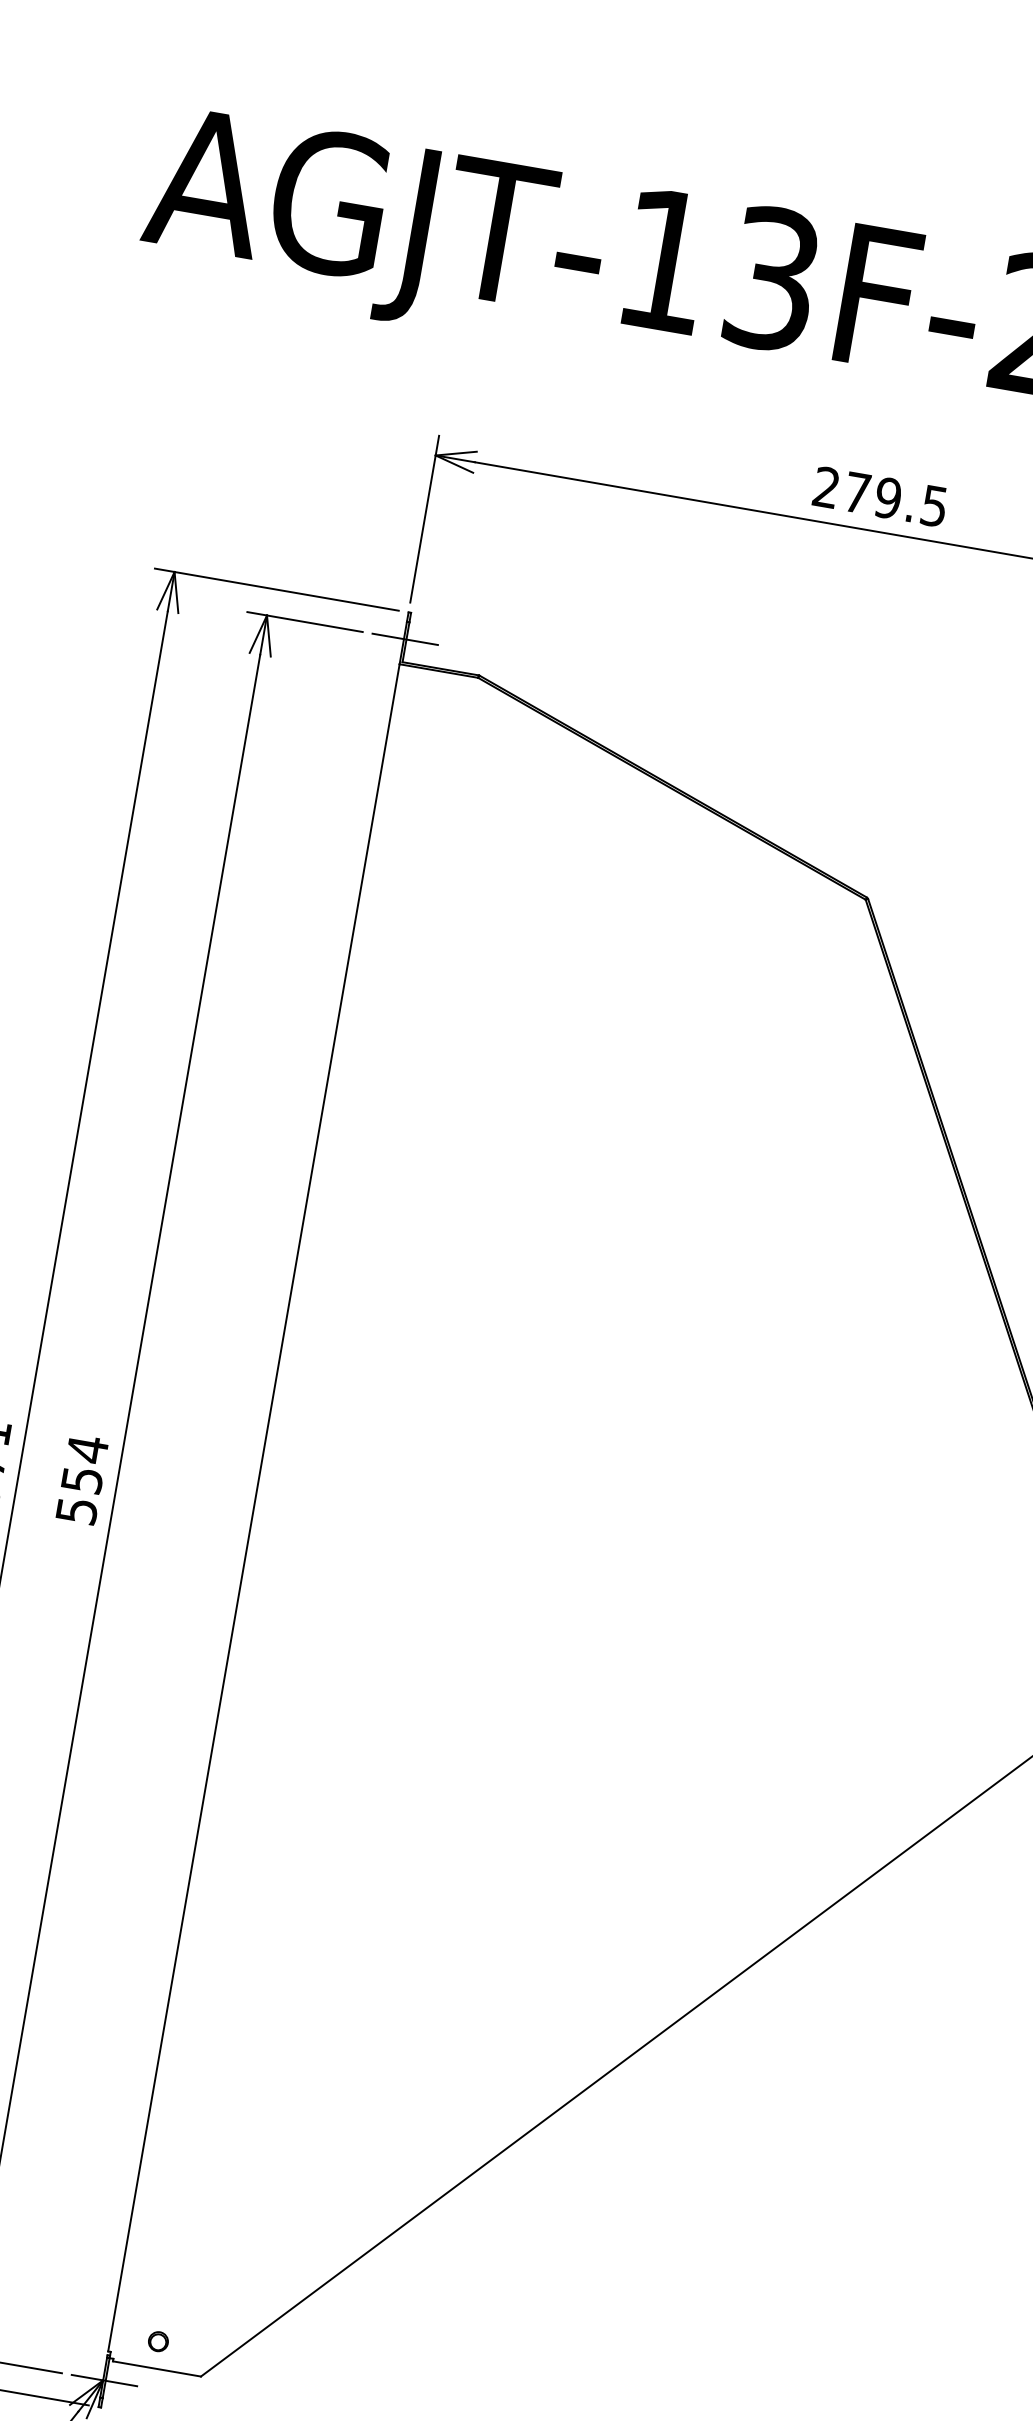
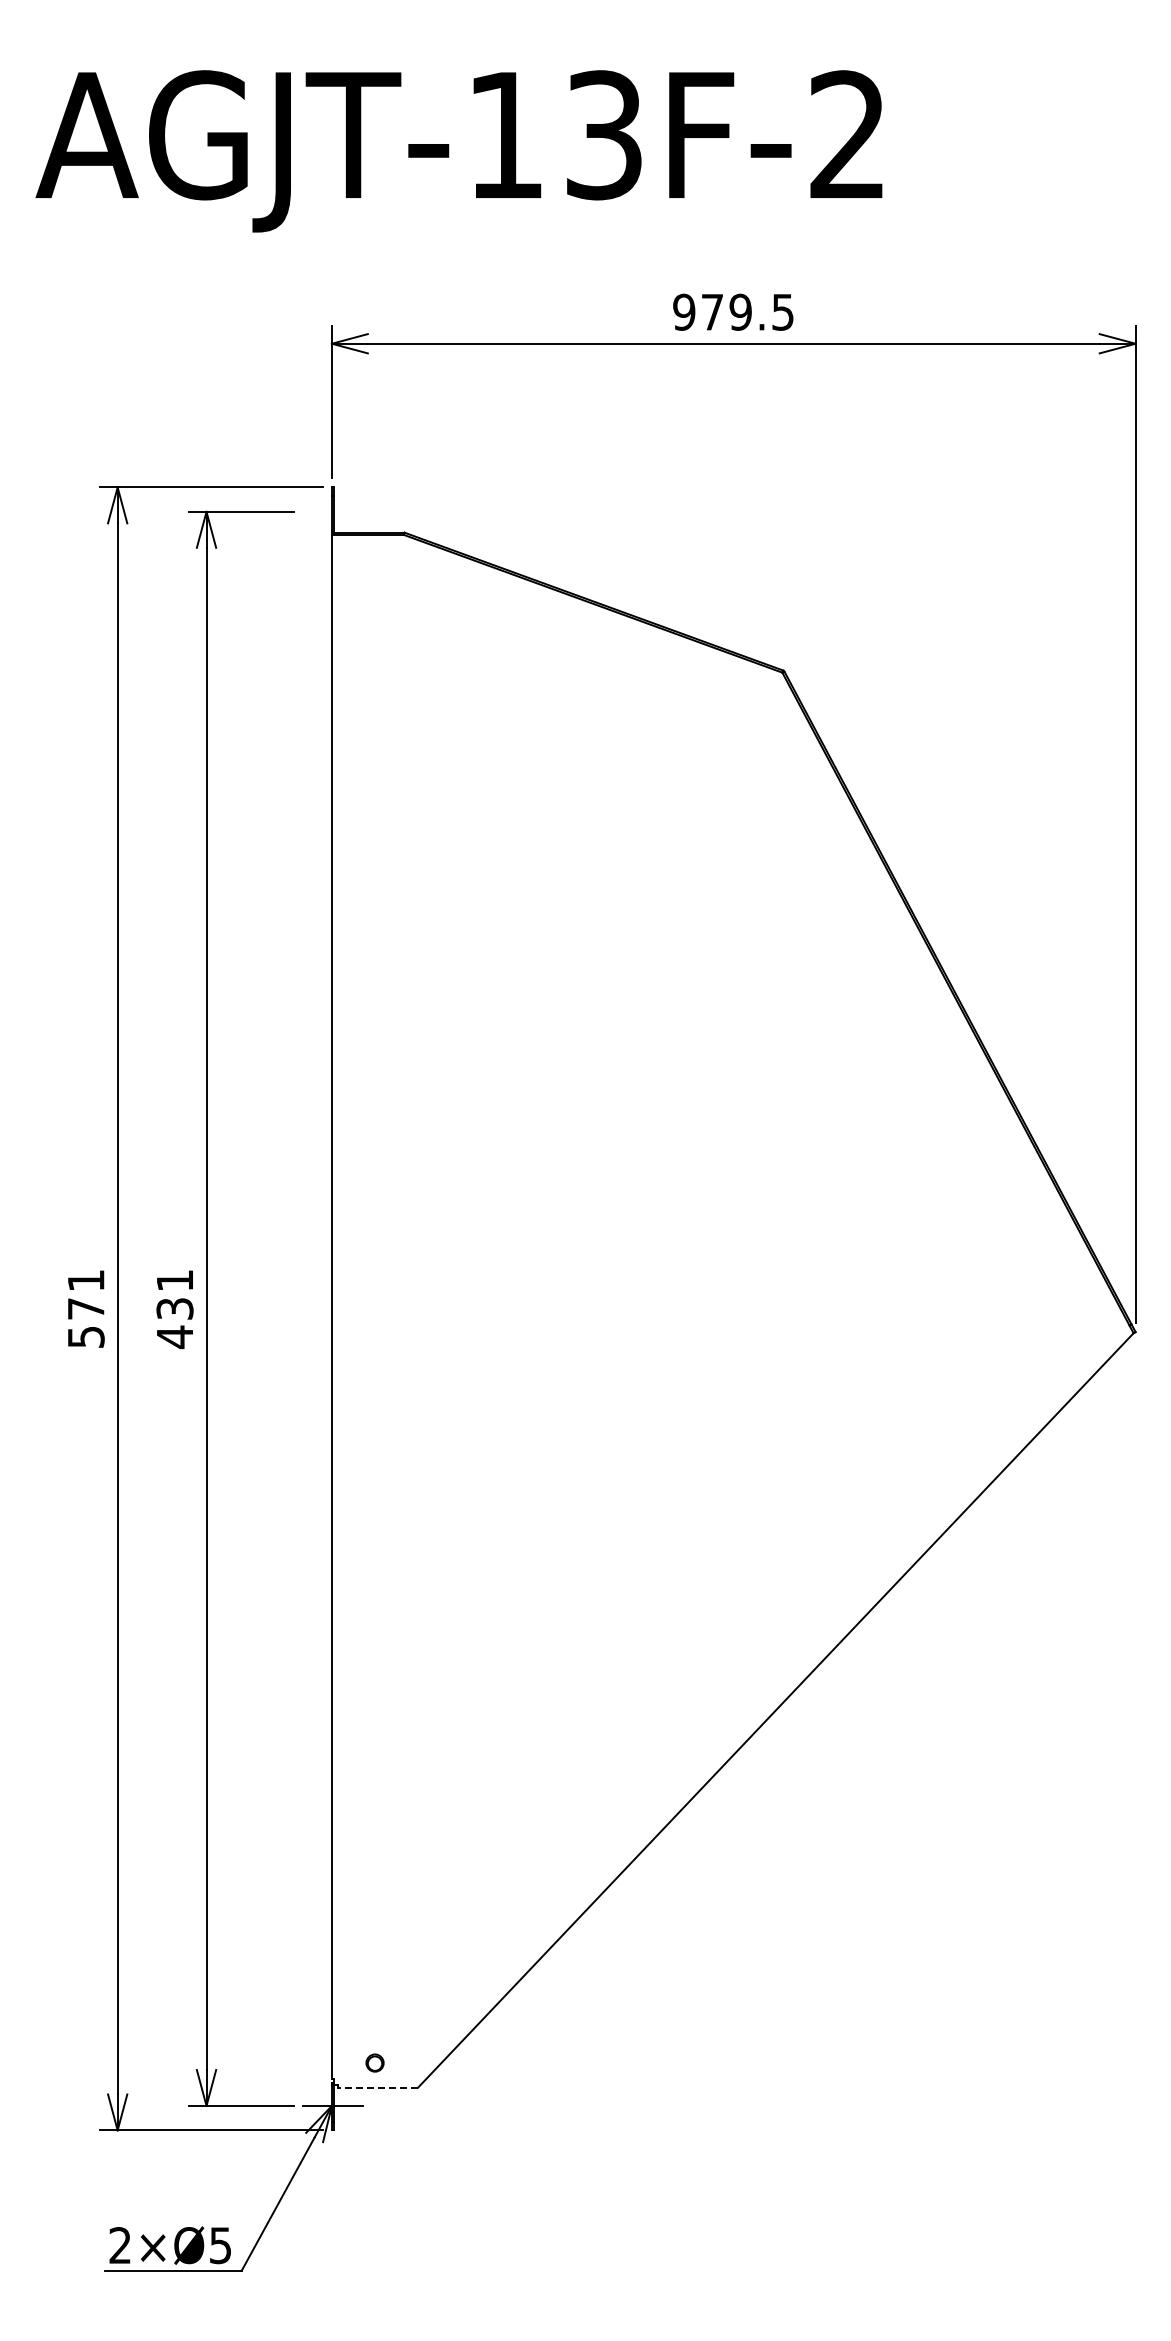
text: (826, 486) -> (684, 311), 279.5 -> 979.5
line: (404, 638) -> (332, 511), removed
text: (81, 1480) -> (174, 1309), 554 -> 431
line: (156, 2368) -> (377, 2087), solid -> dashed

